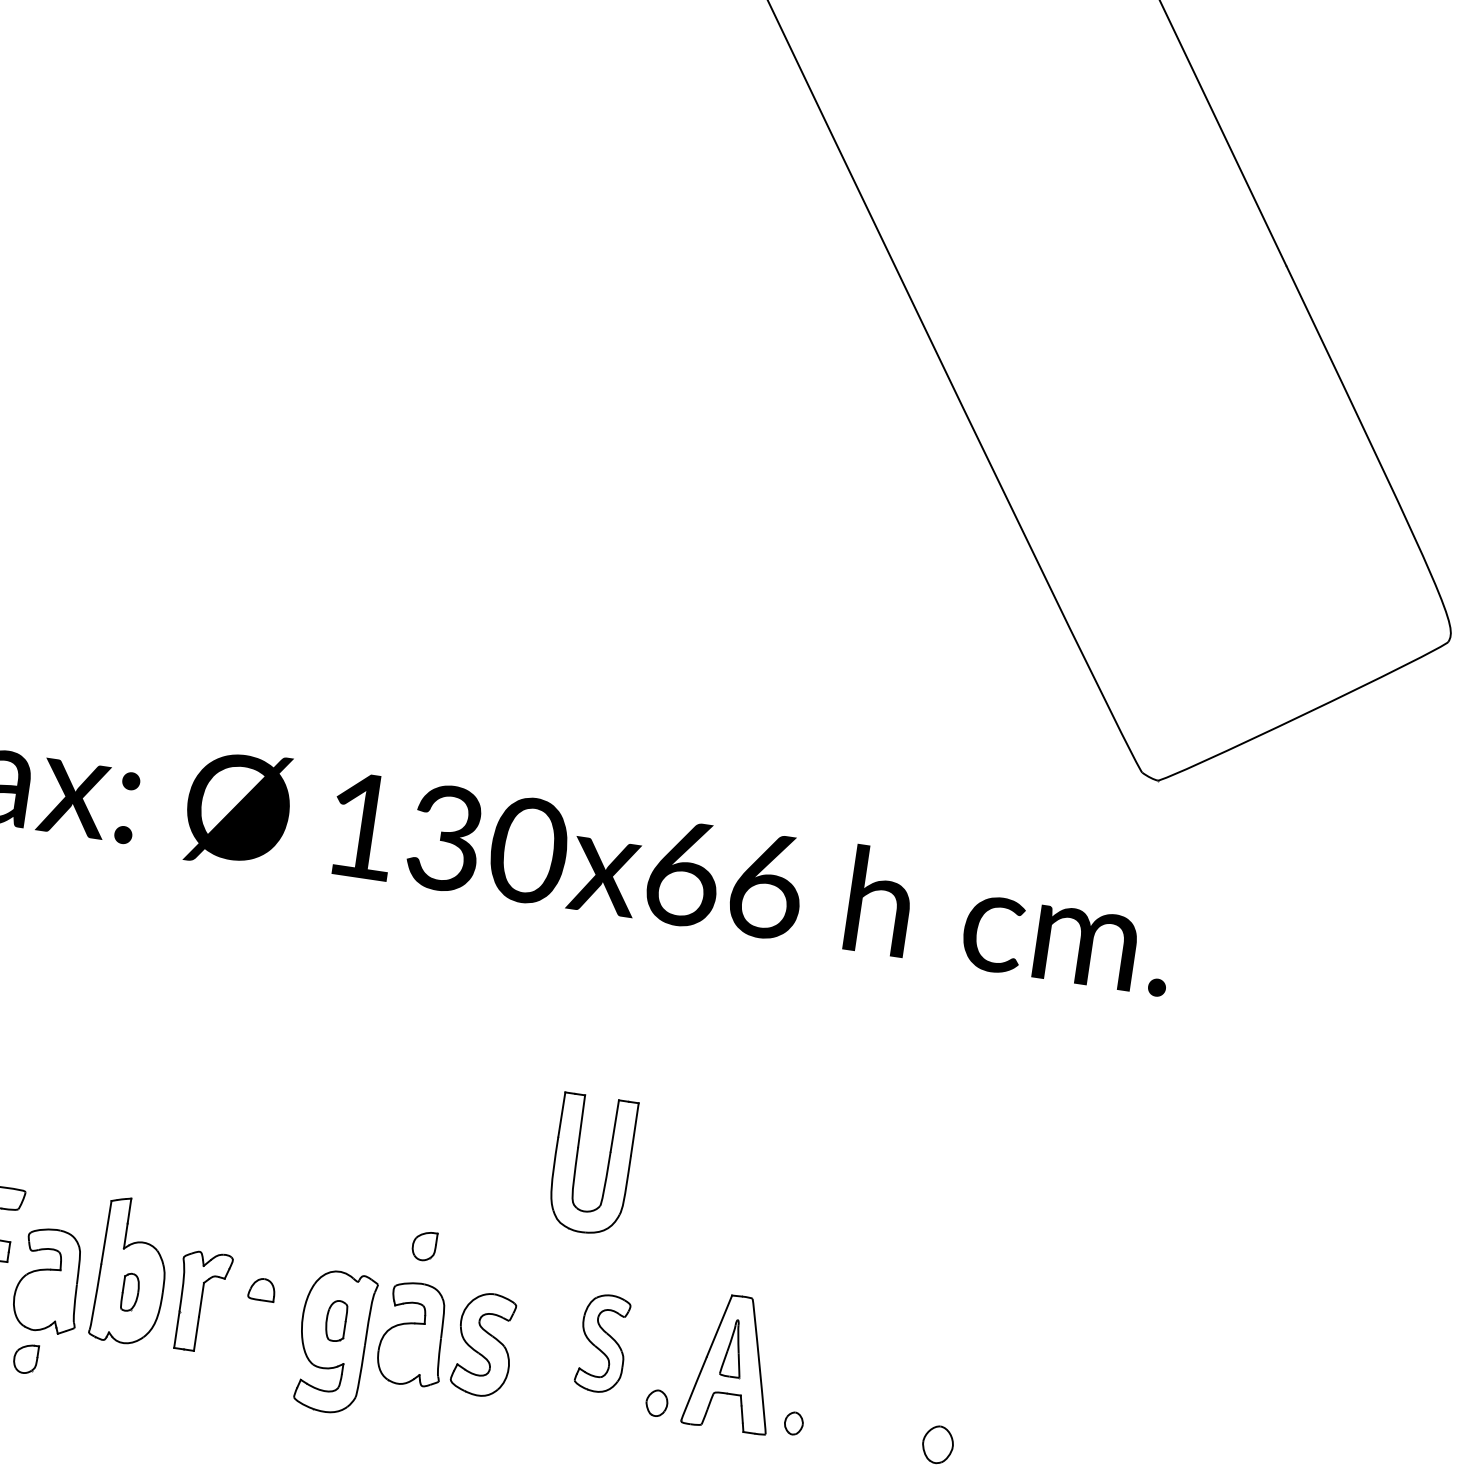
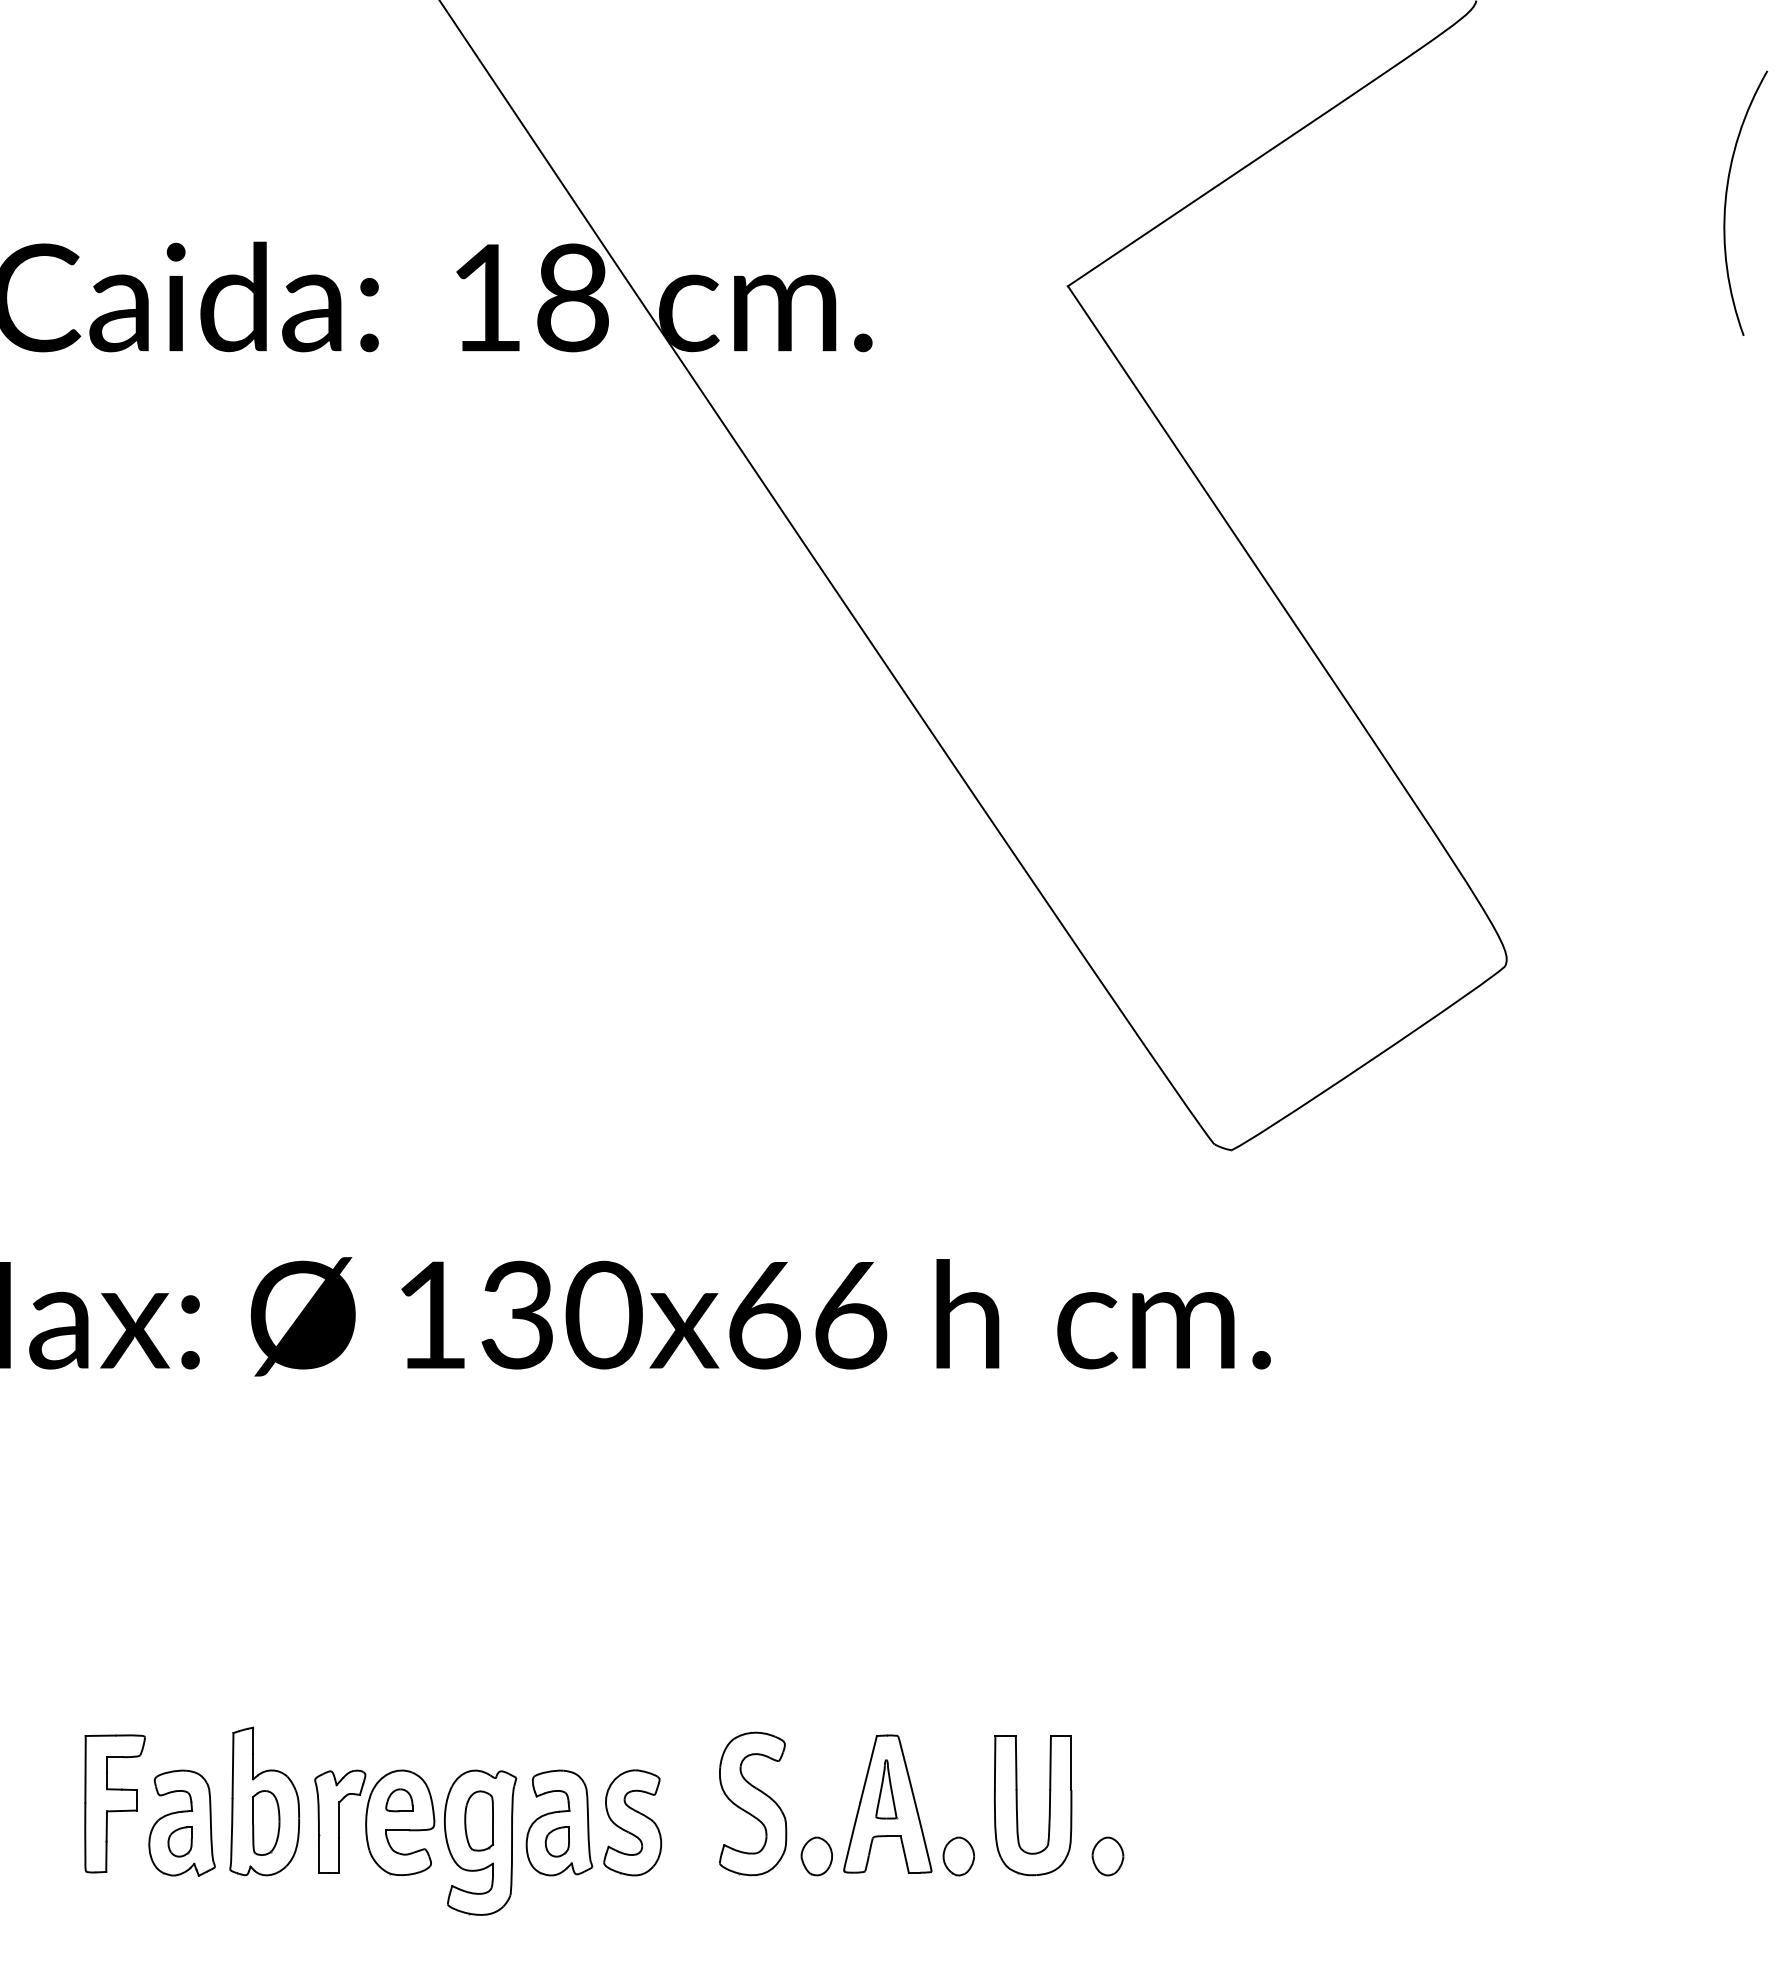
part: (576, 1162) -> (1017, 1805), moved
part: (423, 1245) -> (556, 1841), moved
part: (130, 1292) -> (266, 1822), size x1.67
part: (259, 1311) -> (400, 1822), added
part: (336, 1320) -> (479, 1820), size x1.43
part: (603, 1343) -> (753, 1803), size x1.43
part: (25, 1358) -> (179, 1841), moved
part: (656, 1403) -> (816, 1856), size x1.43
part: (793, 1423) -> (958, 1856), size x1.67

